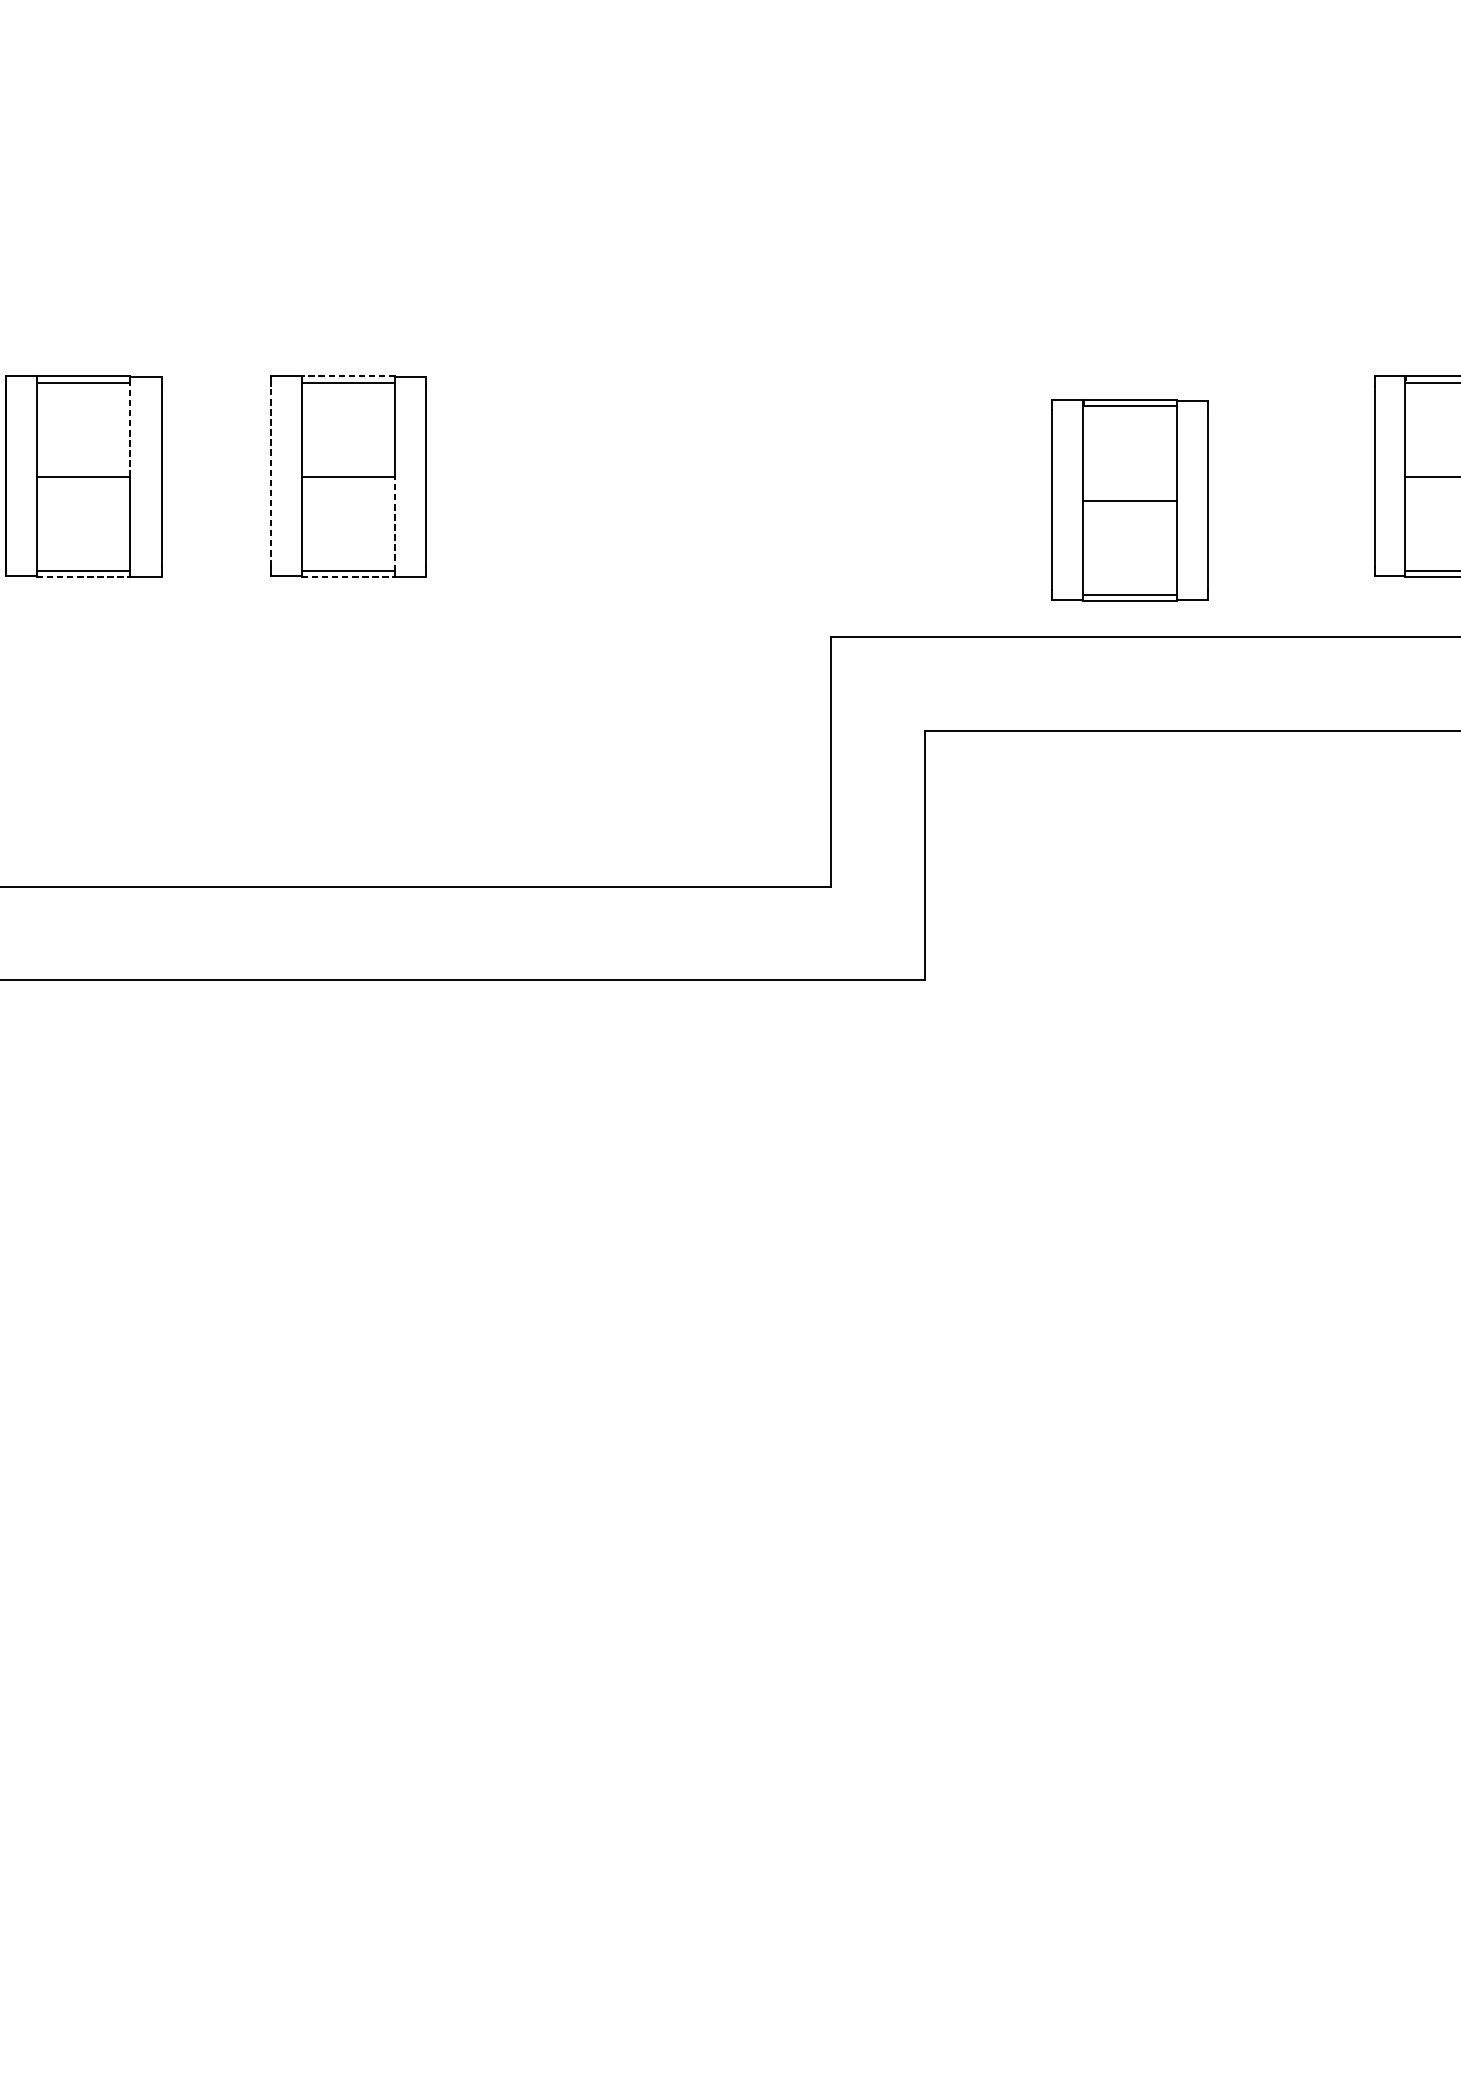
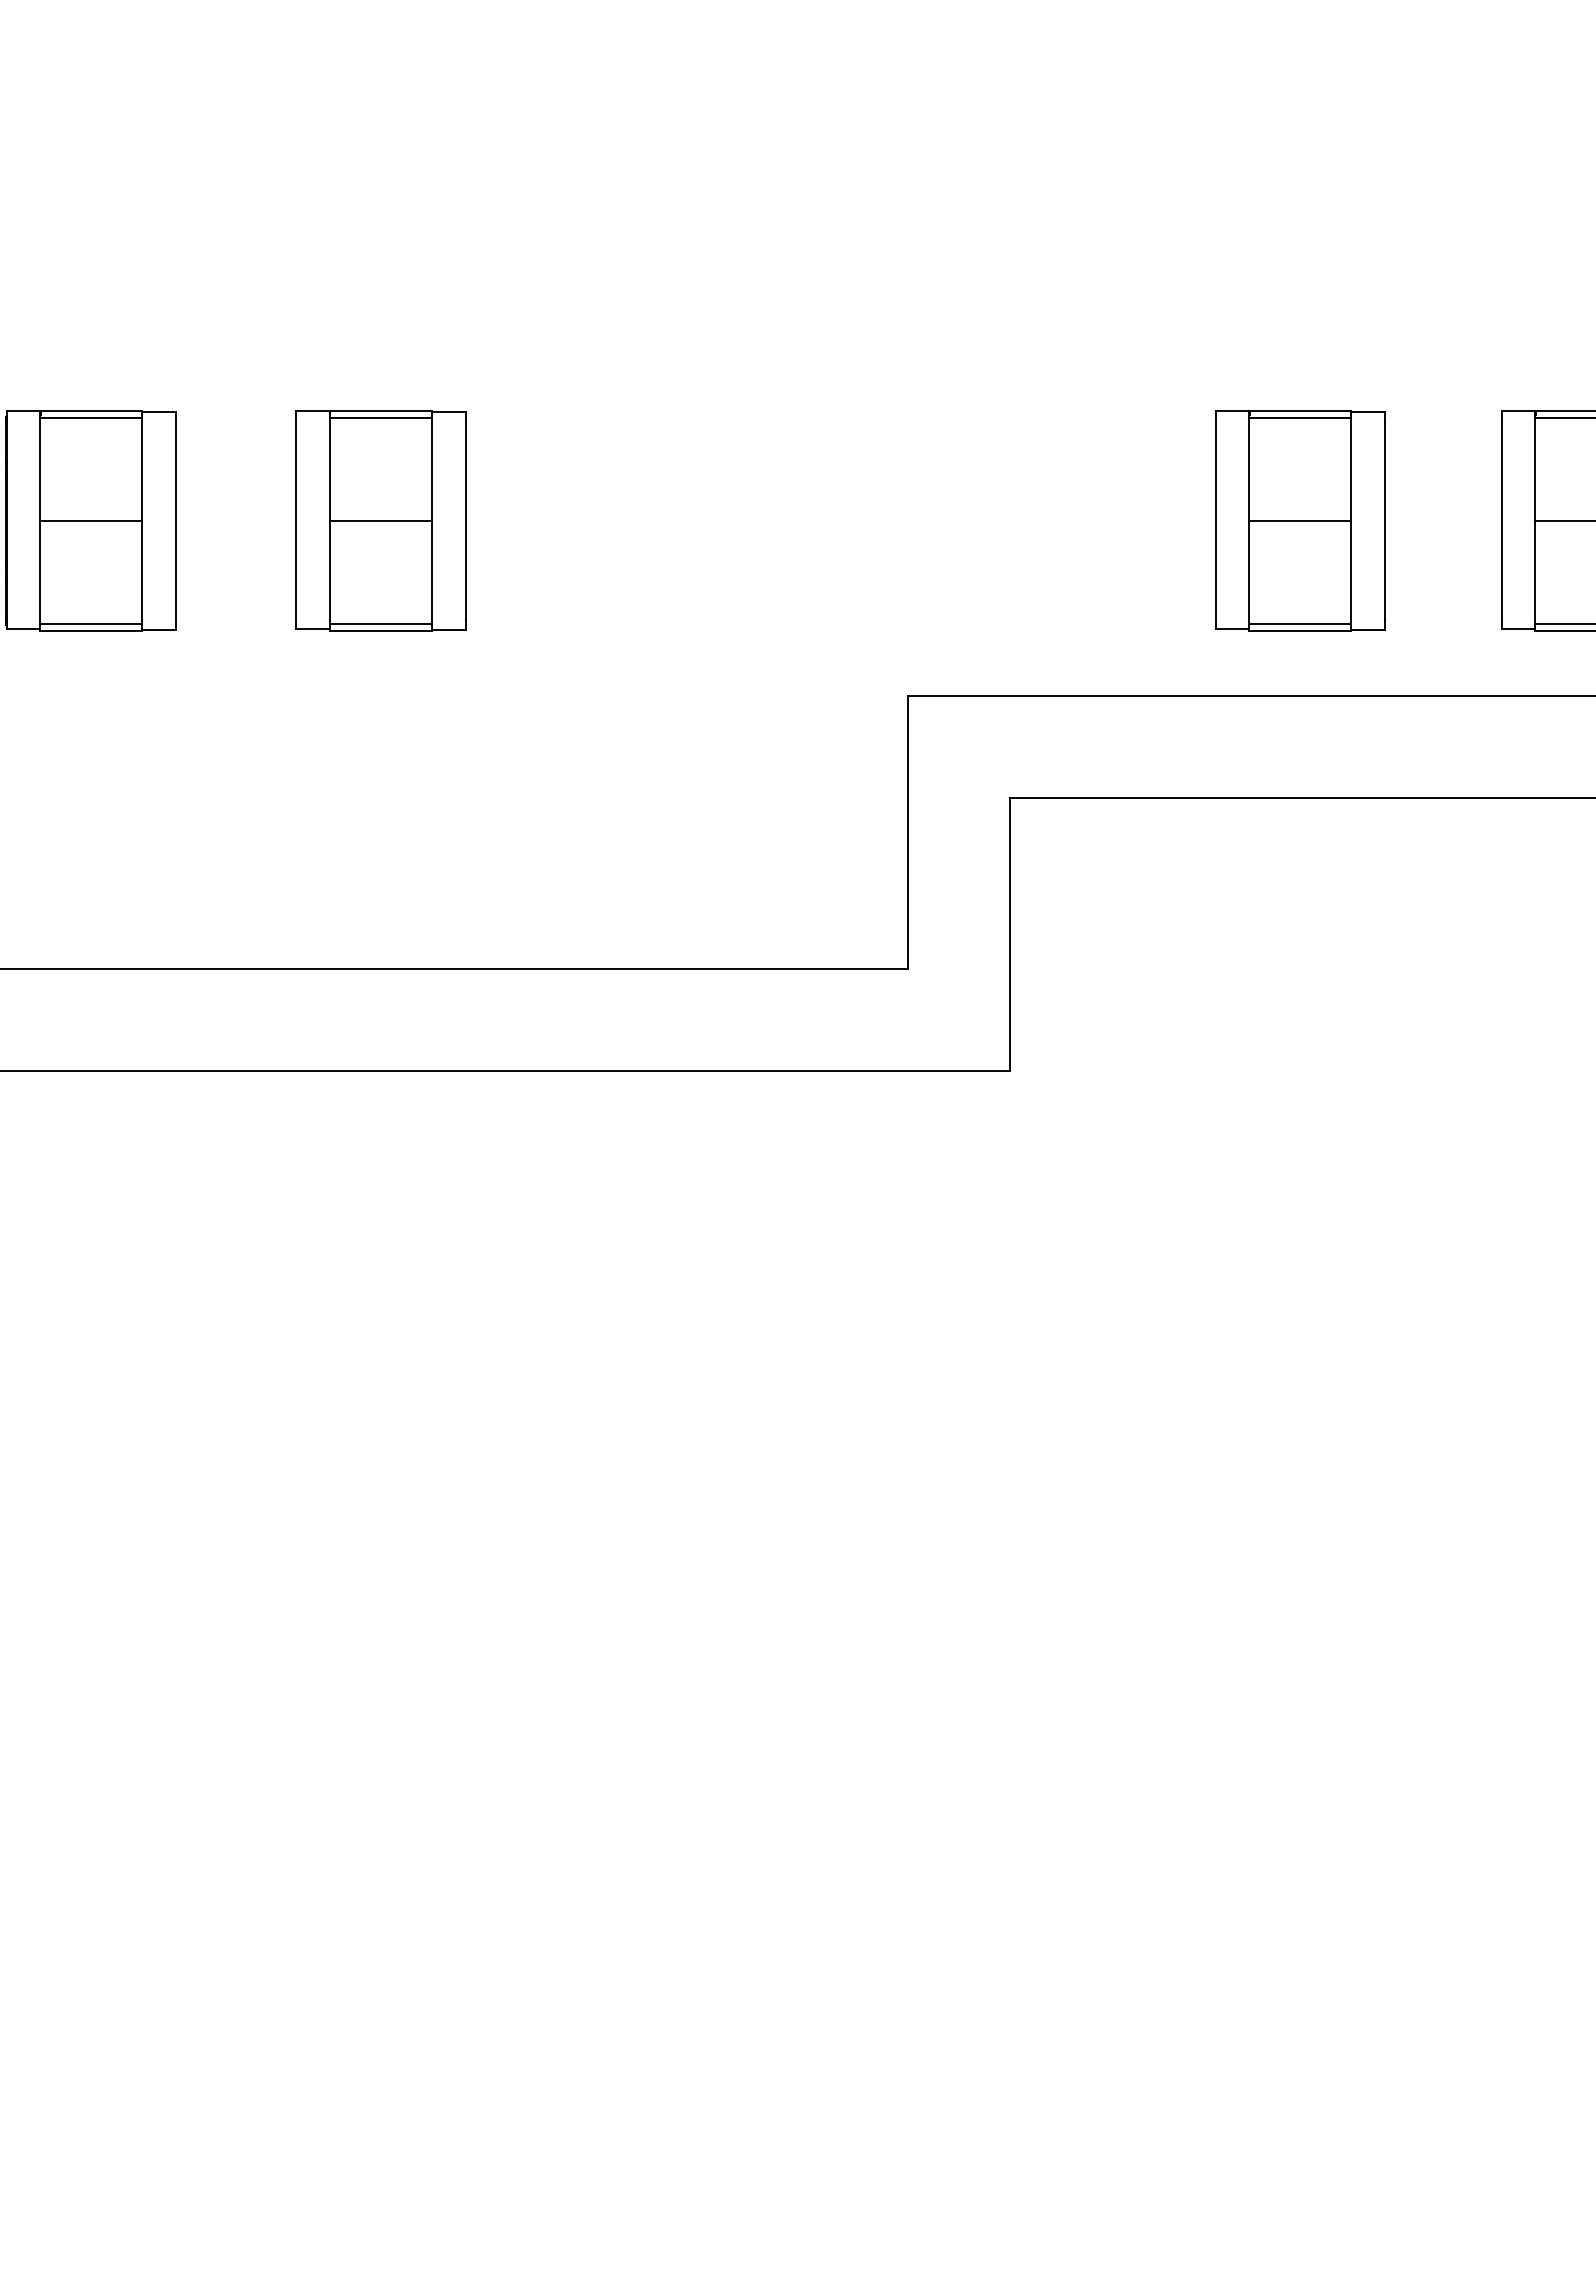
line: (348, 376) -> (380, 411), dashed -> solid
line: (130, 428) -> (142, 468), dashed -> solid
line: (271, 476) -> (296, 520), dashed -> solid
part: (1129, 500) -> (1300, 520), moved
line: (395, 523) -> (431, 571), dashed -> solid
line: (83, 577) -> (91, 630), dashed -> solid
line: (349, 577) -> (381, 630), dashed -> solid

